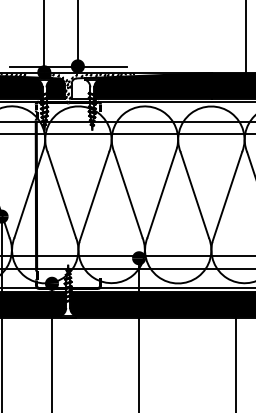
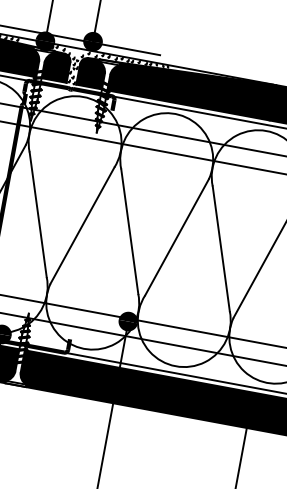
fill: (80, 88) -> (91, 72), added

